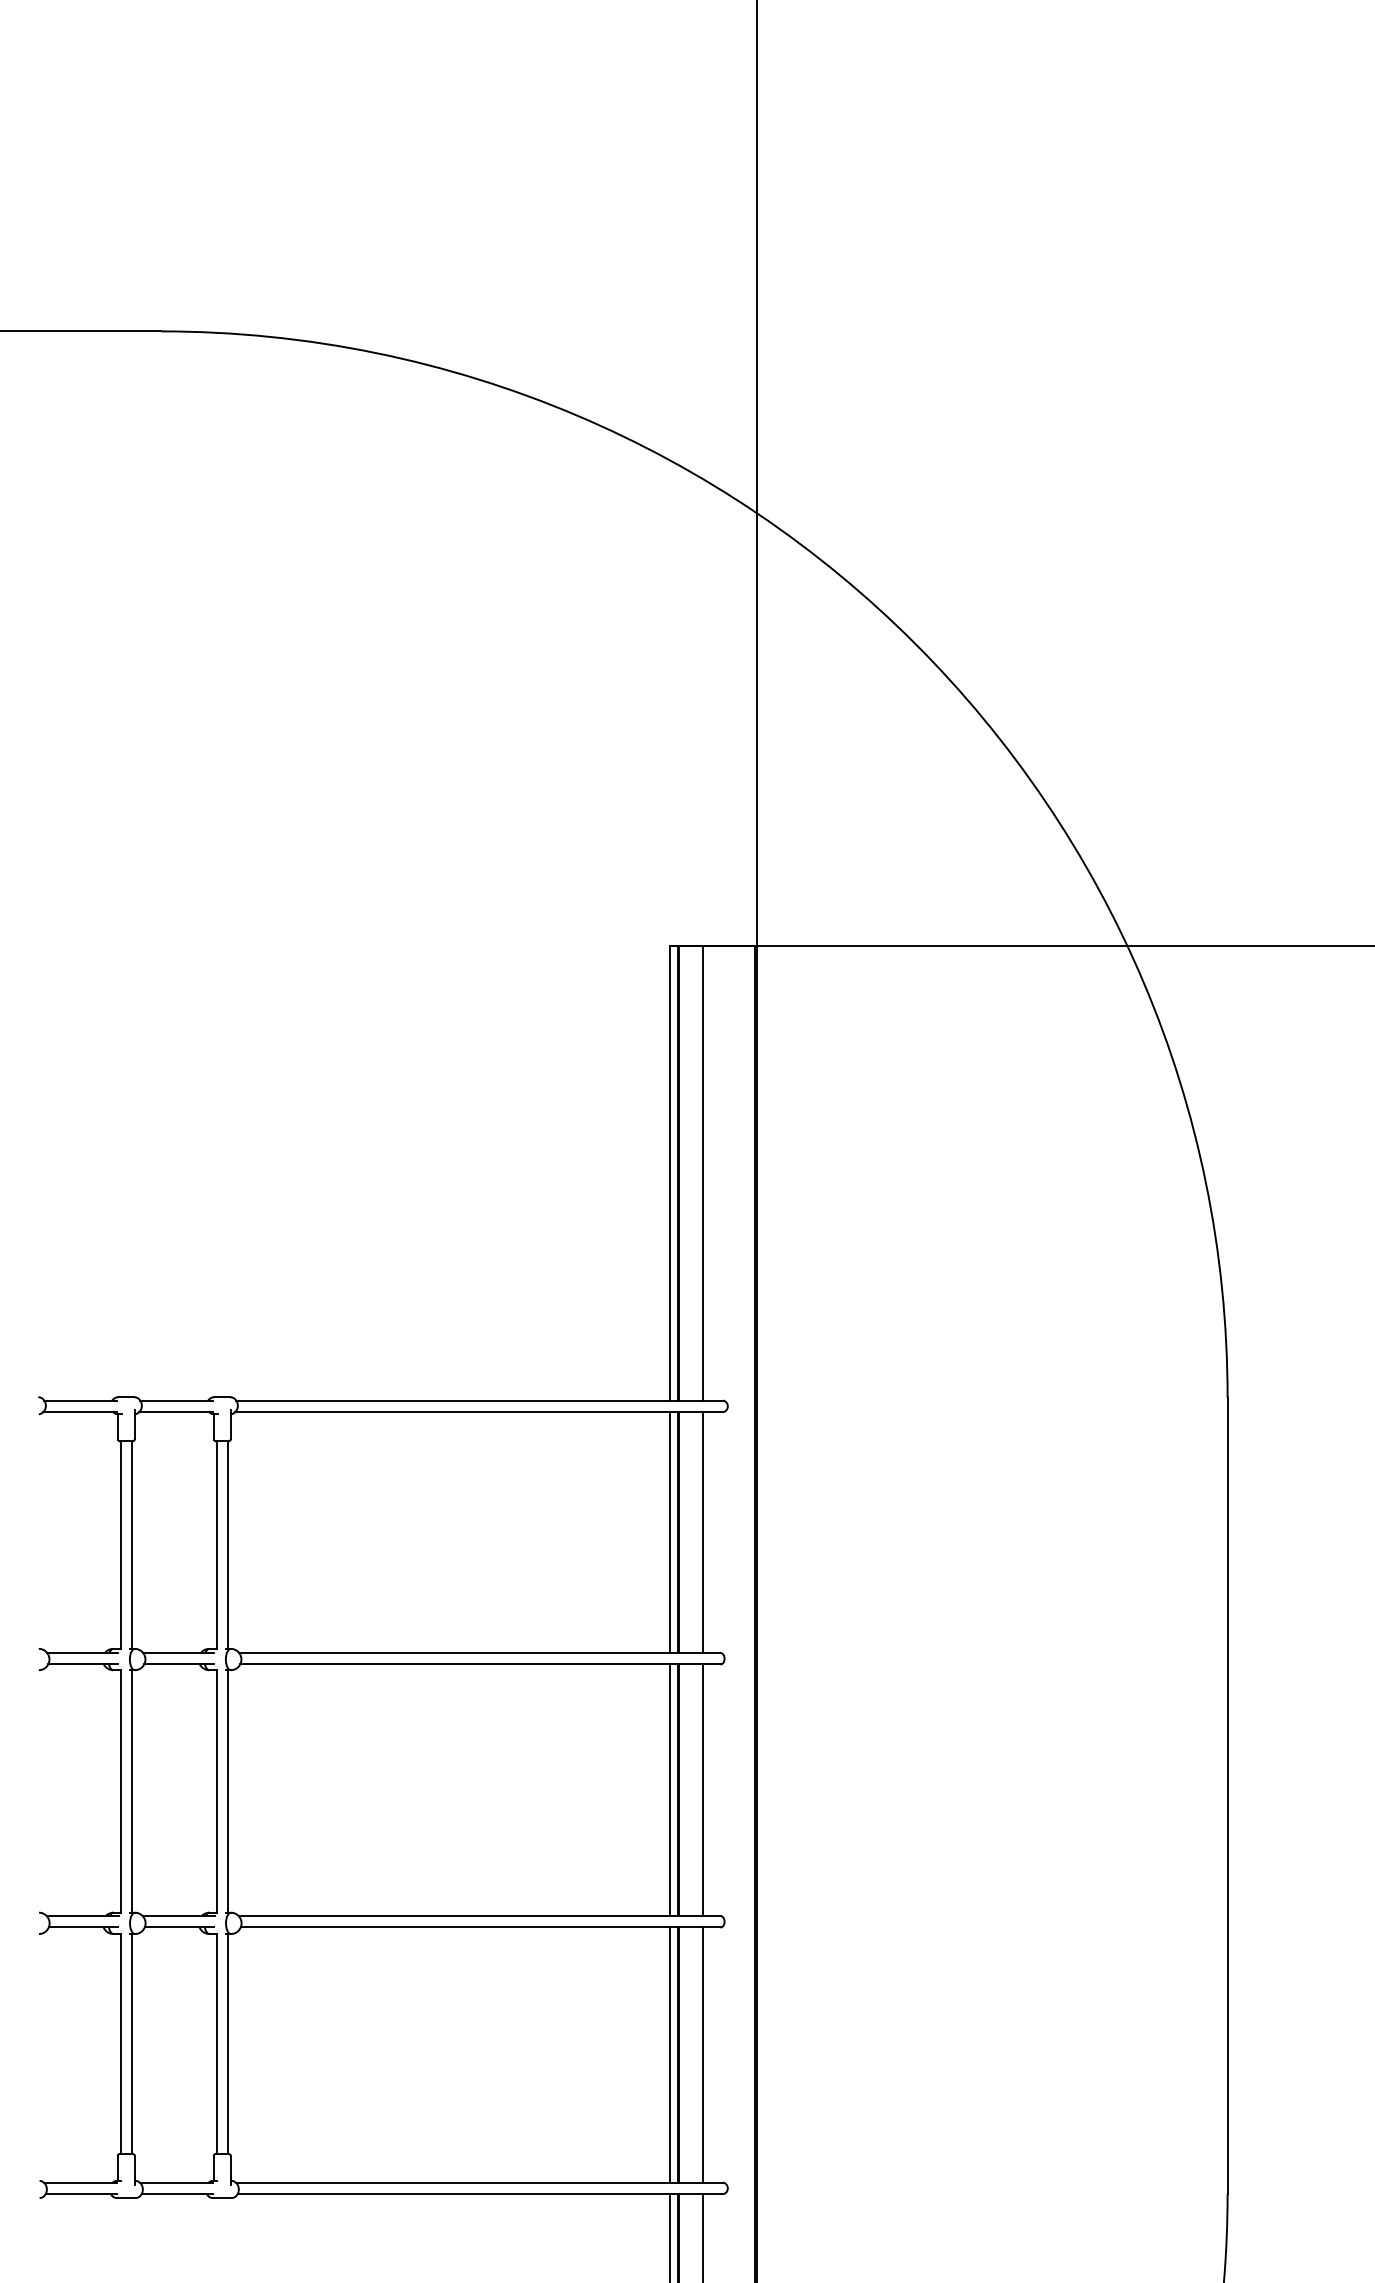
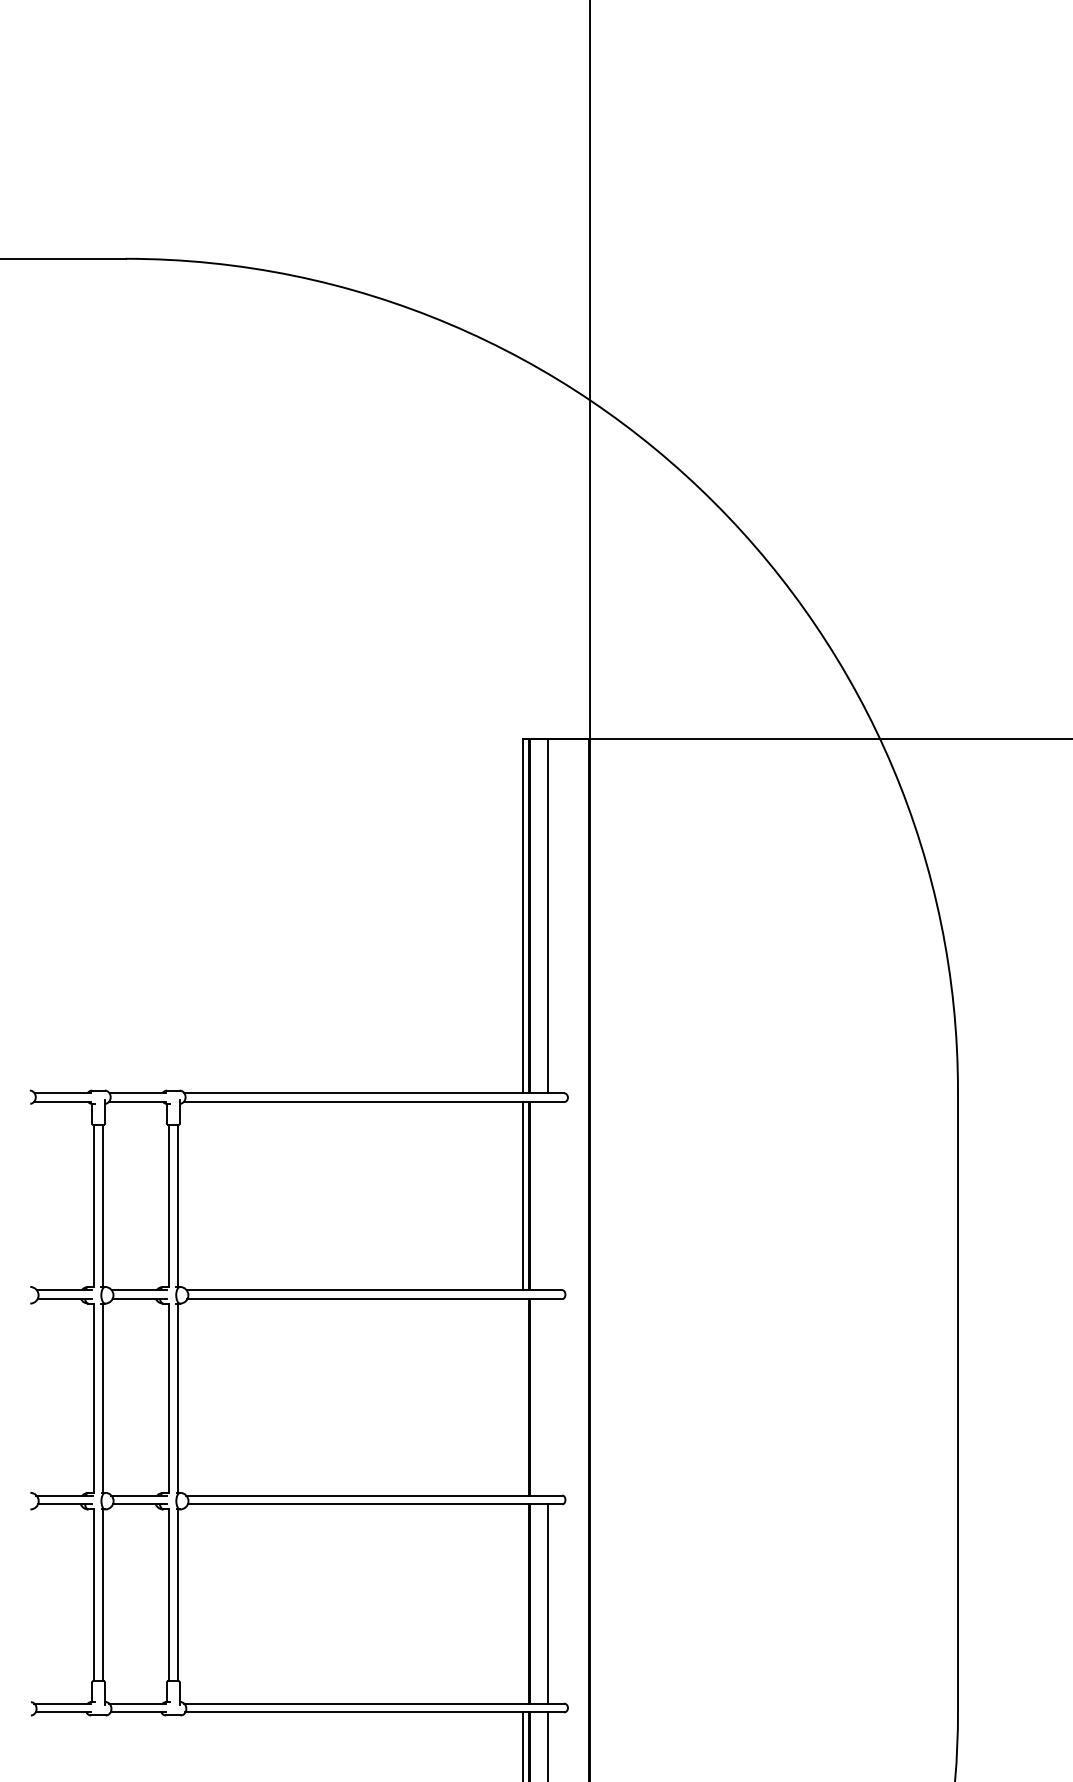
line: (702, 1532) -> (548, 1196), removed
line: (670, 1790) -> (523, 1397), removed
line: (702, 1790) -> (548, 1397), removed
line: (670, 2054) -> (523, 1603), removed

